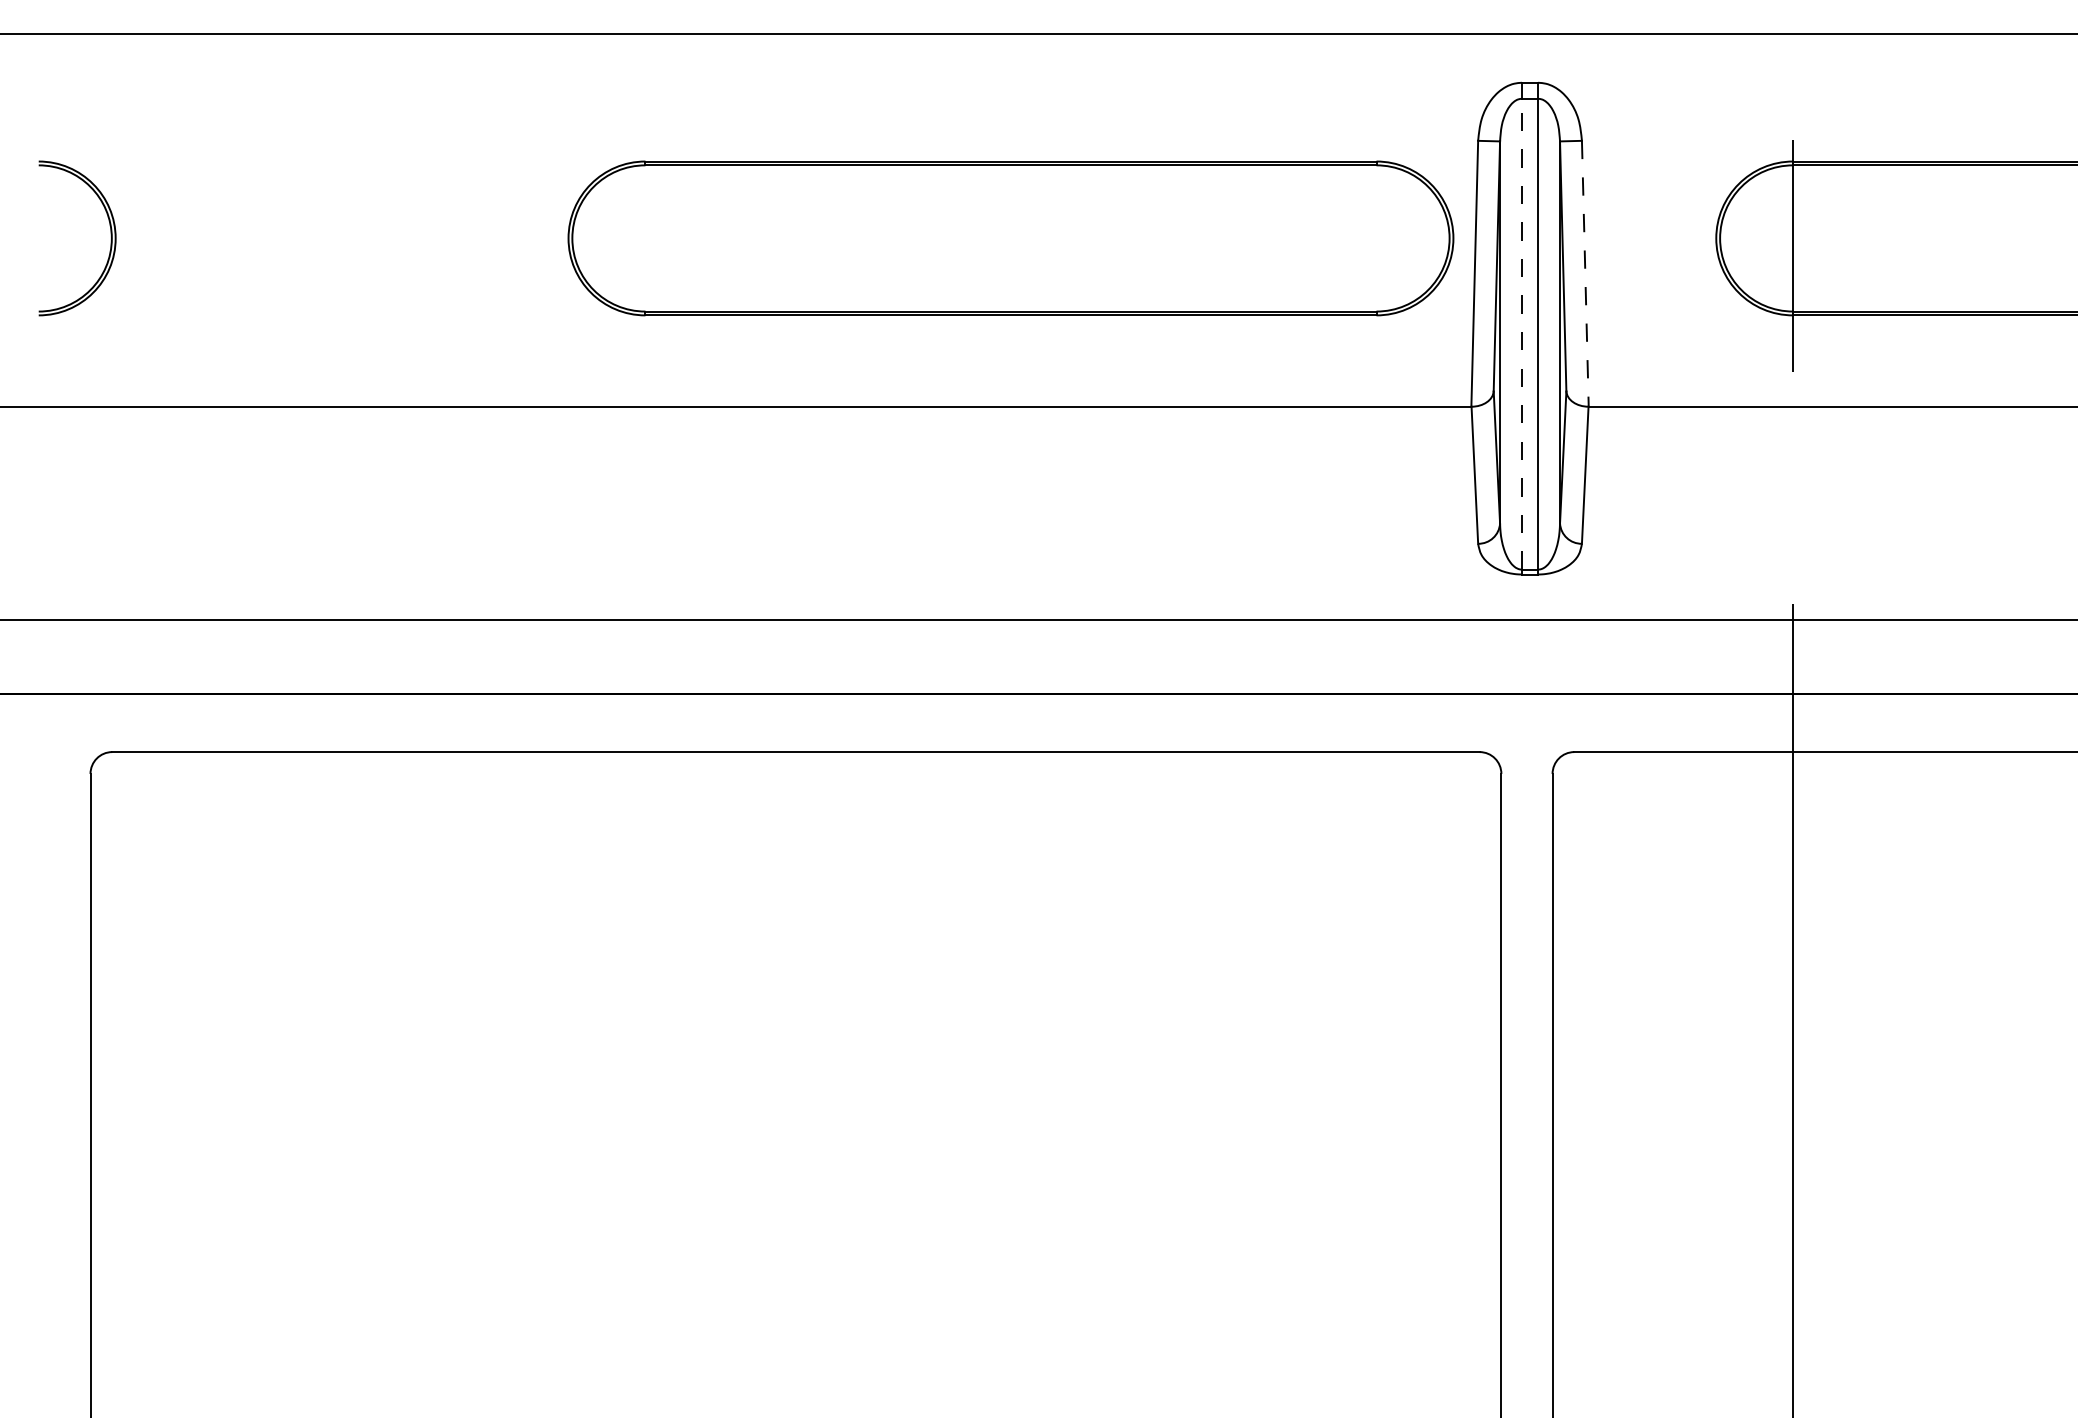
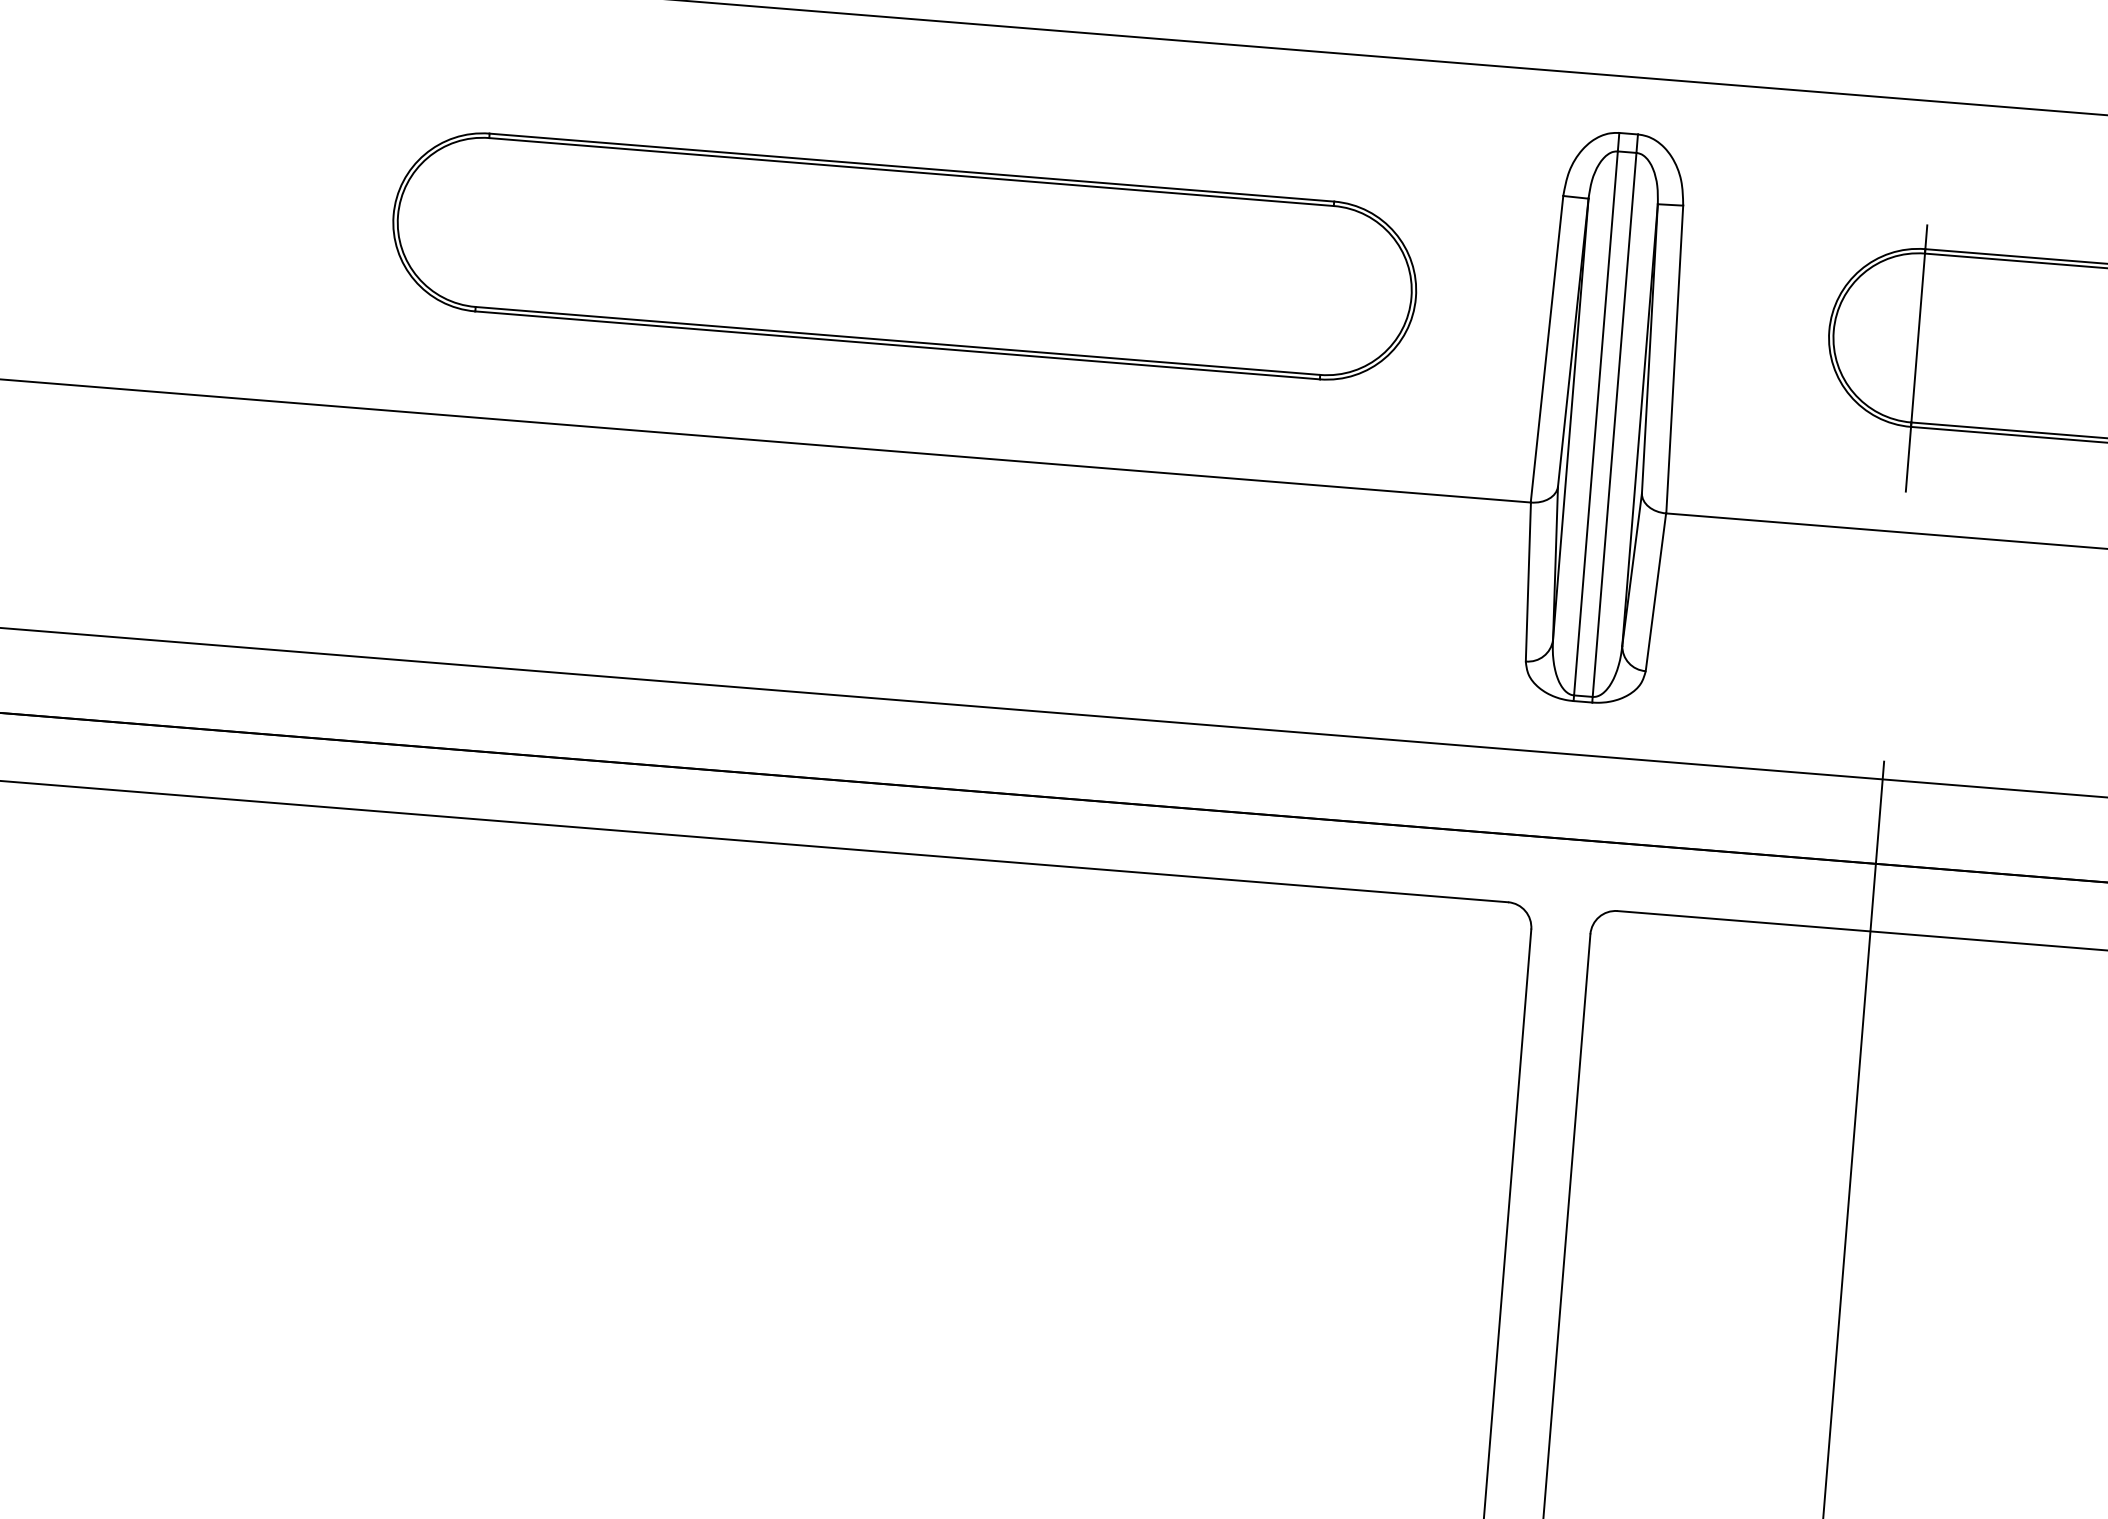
part: (1010, 238) -> (904, 256), moved
line: (1585, 273) -> (1674, 359), dashed -> solid
line: (1521, 333) -> (1595, 422), dashed -> solid

